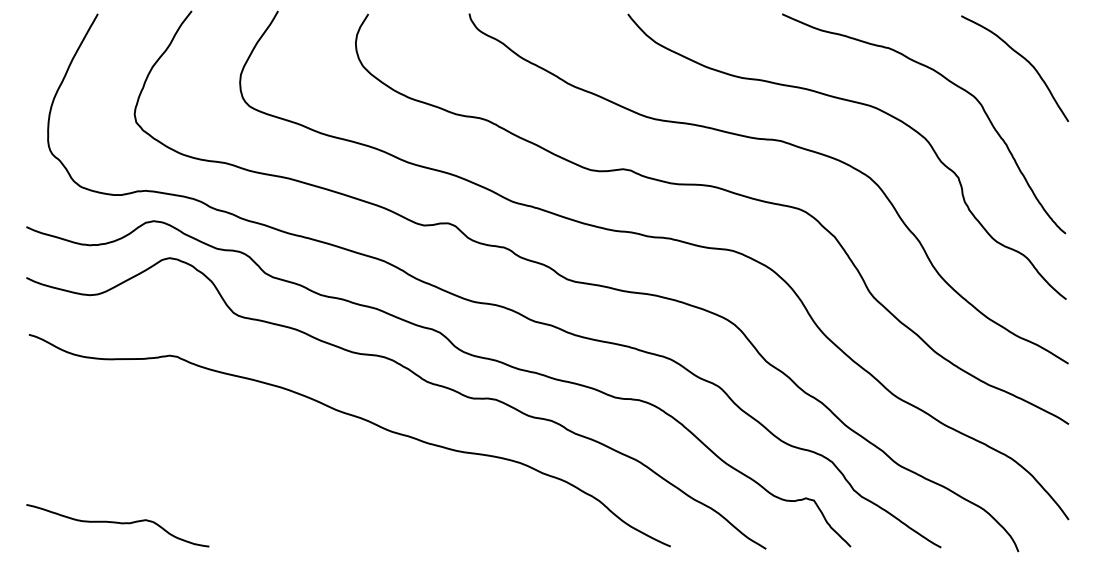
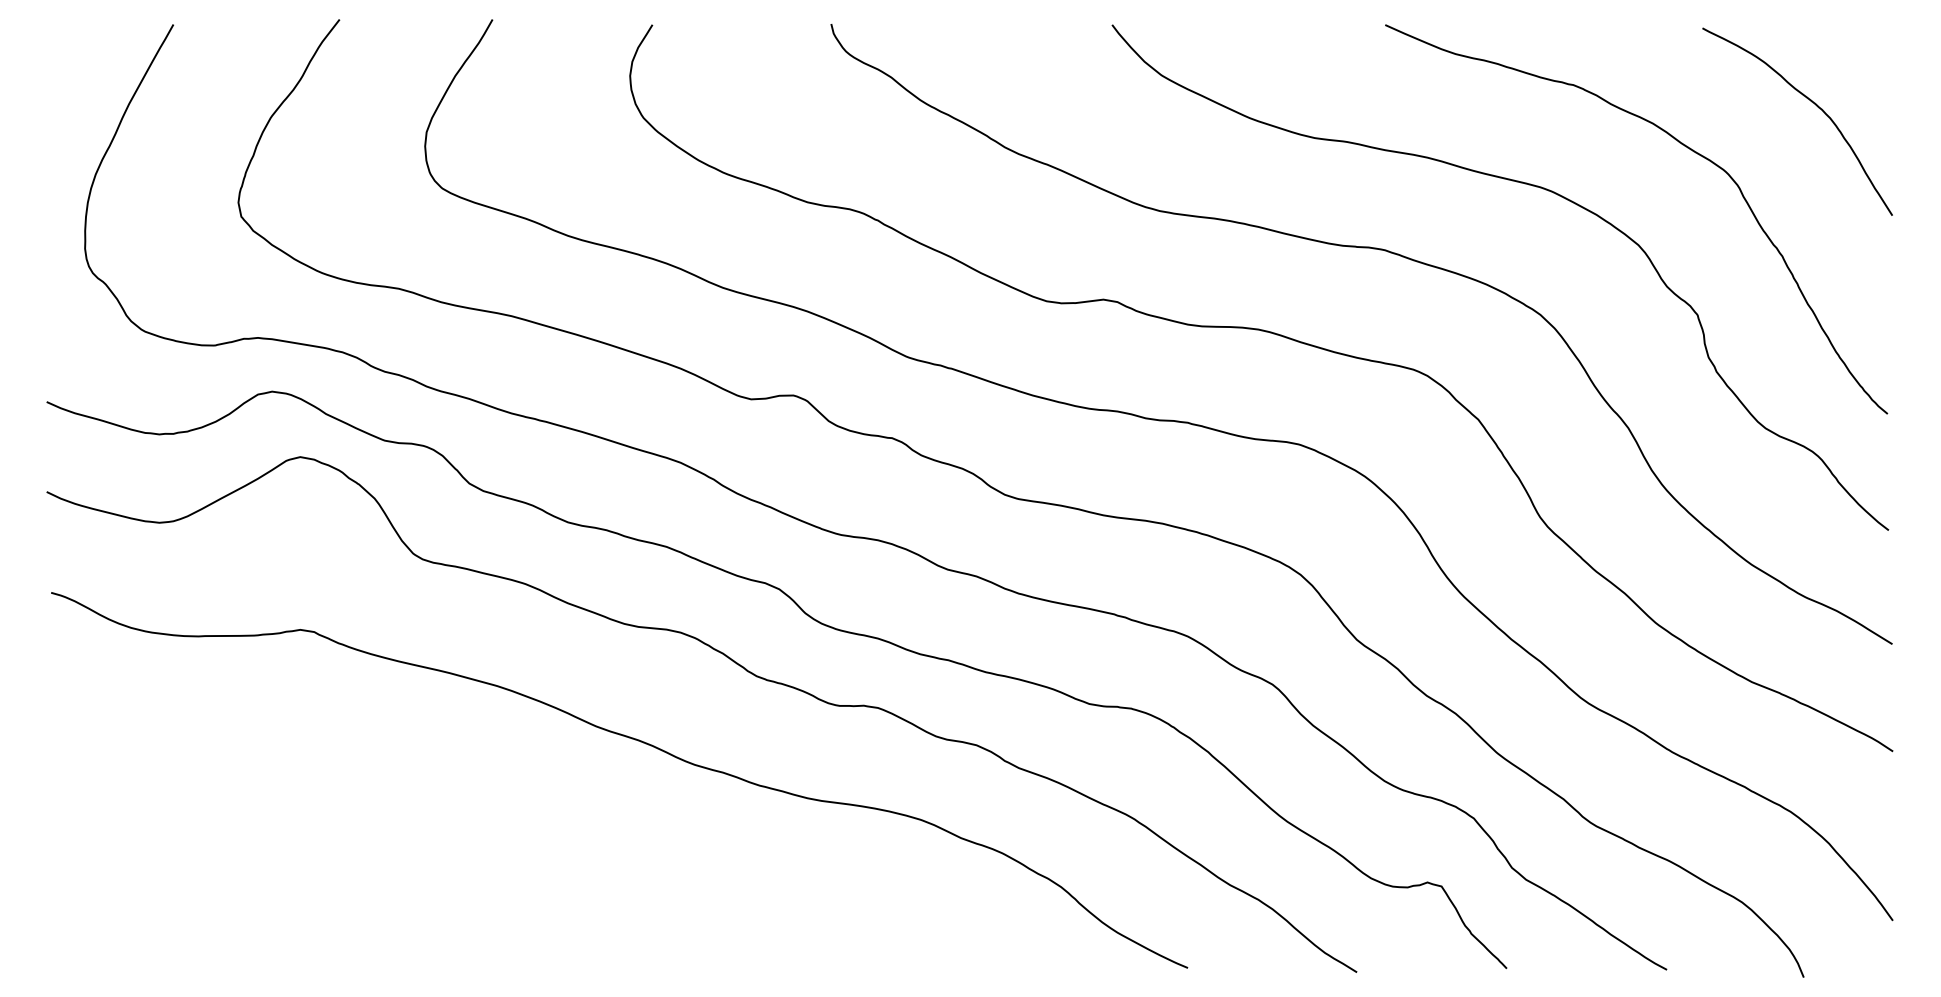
curve: (117, 523) -> (208, 927), removed

